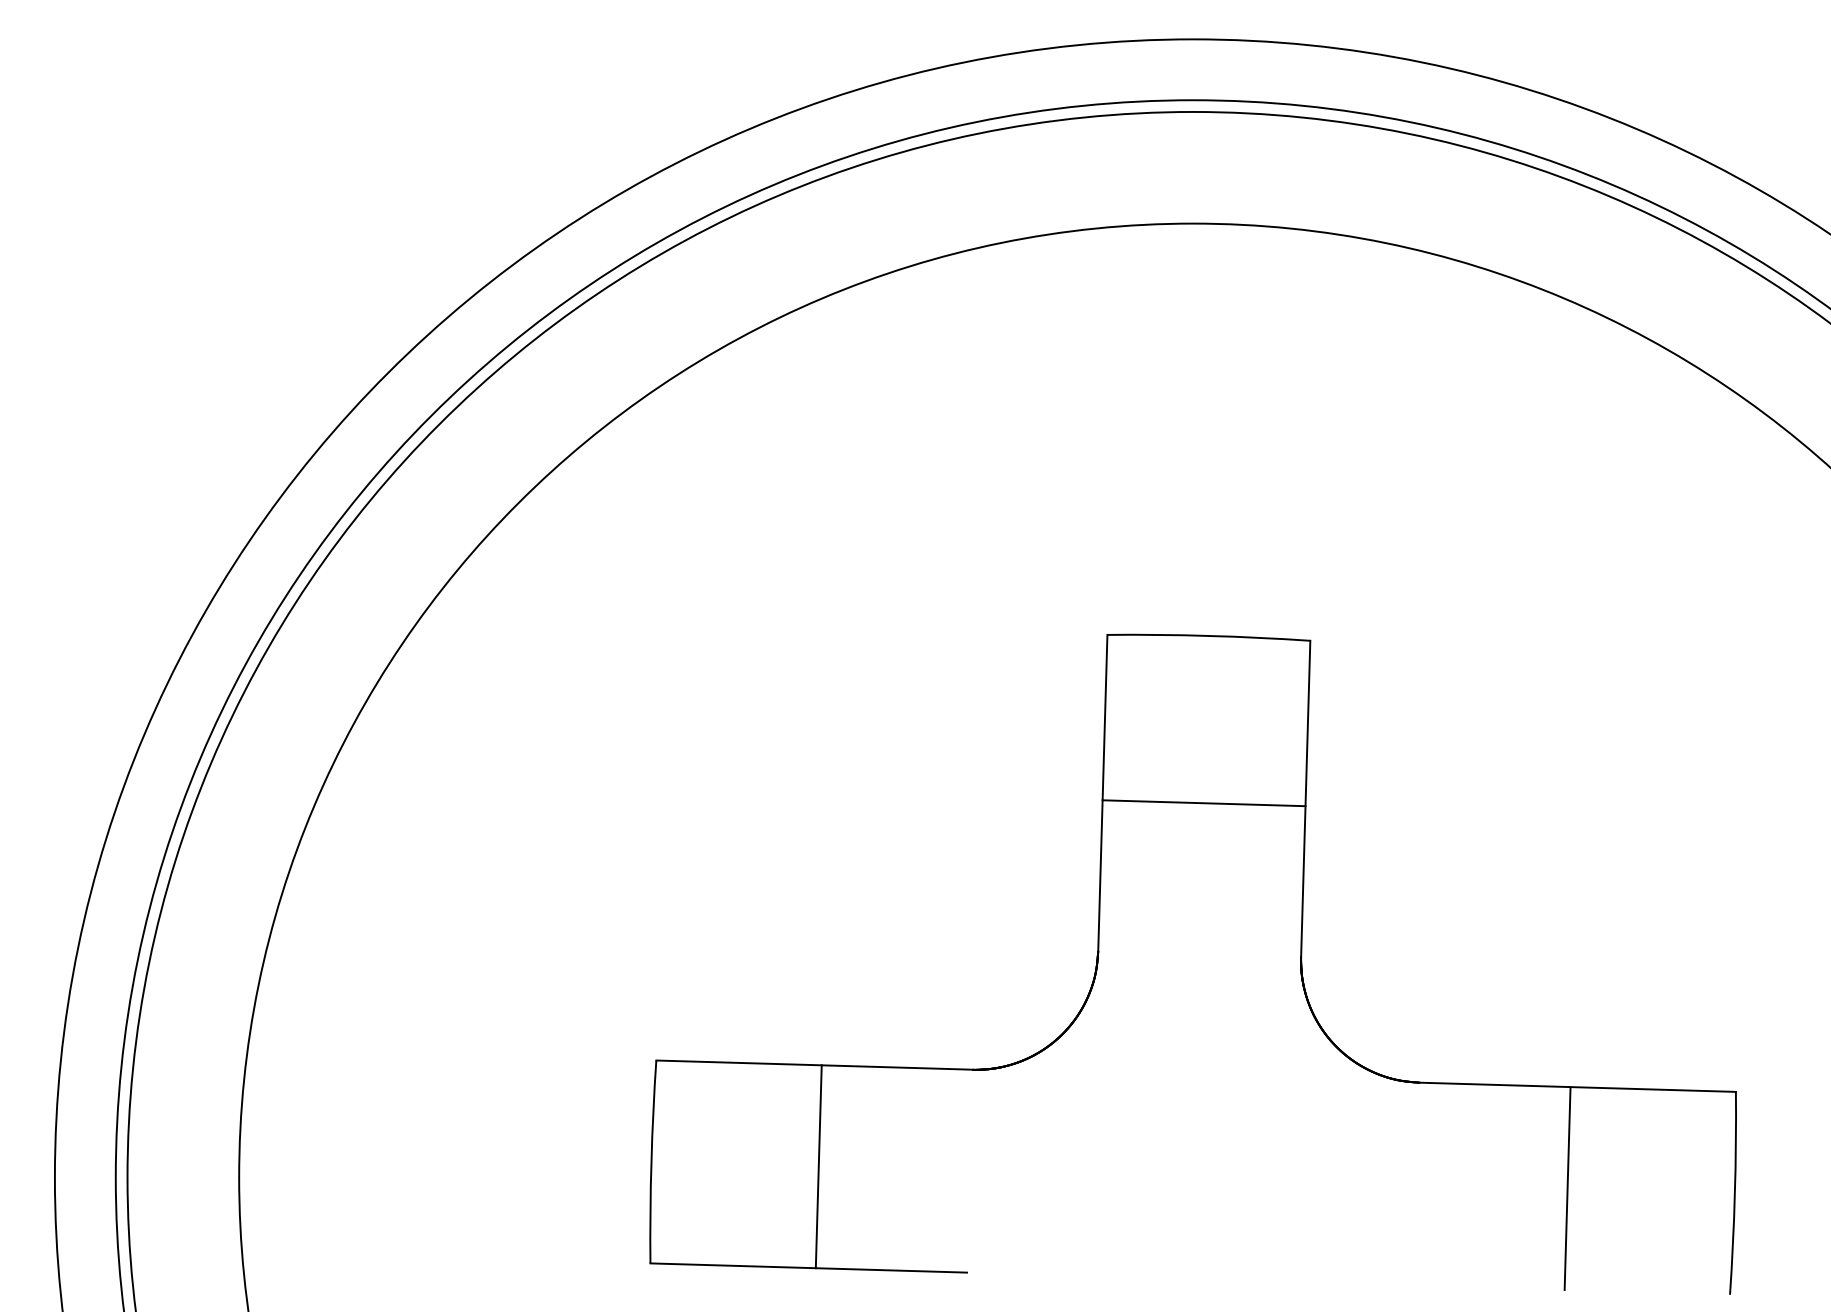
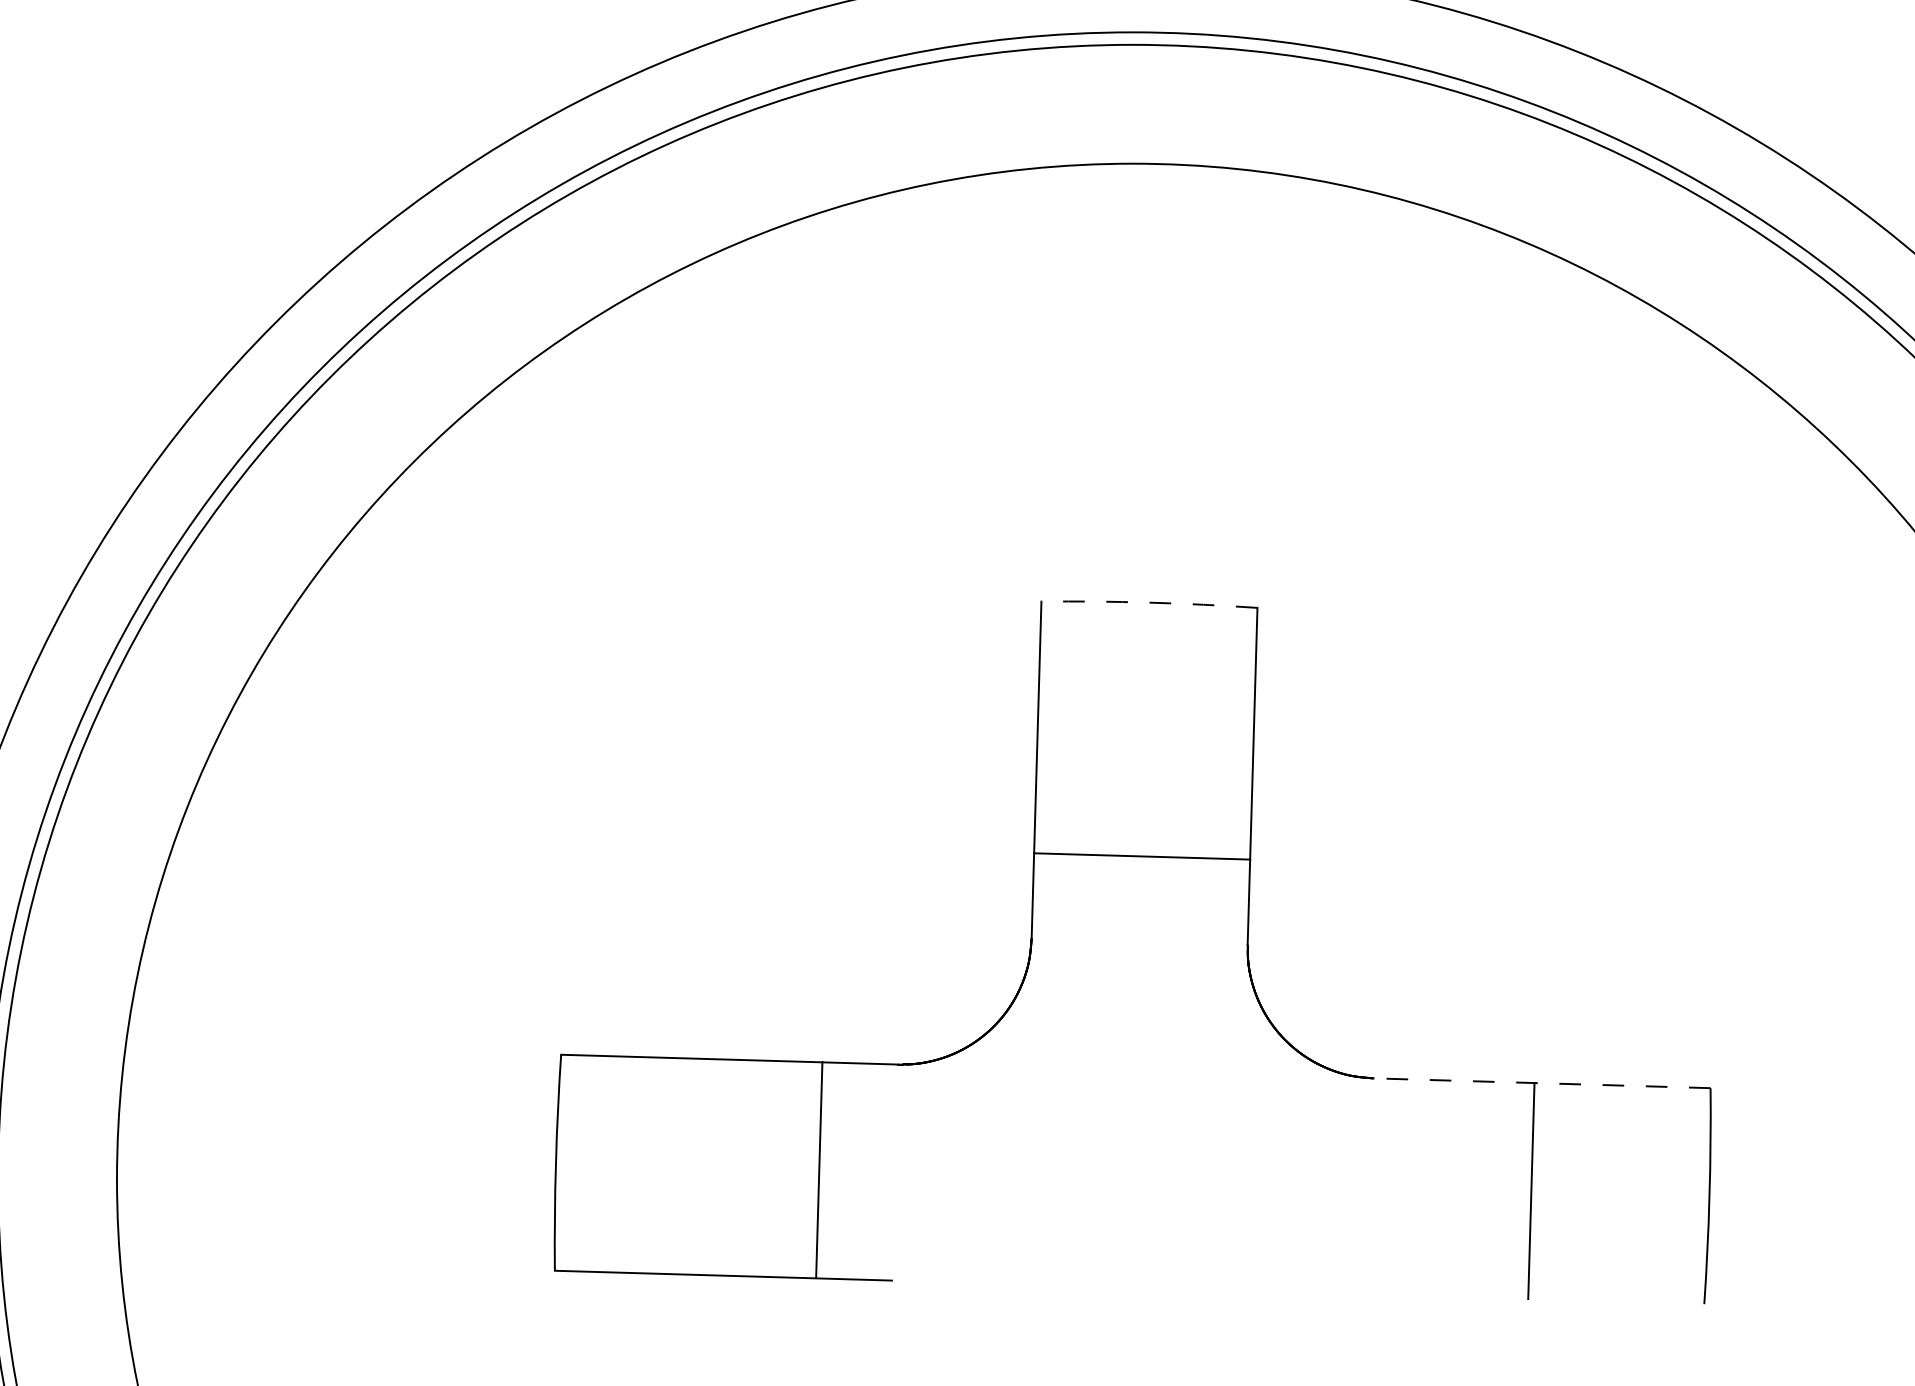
arc: (1208, 635) -> (1149, 602), solid -> dashed
line: (1203, 803) -> (1141, 856), moved
line: (1577, 1087) -> (1541, 1083), solid -> dashed
line: (818, 1166) -> (818, 1169), moved

